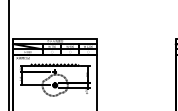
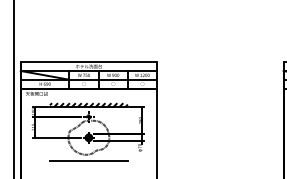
line: (55, 99) -> (89, 160), added

